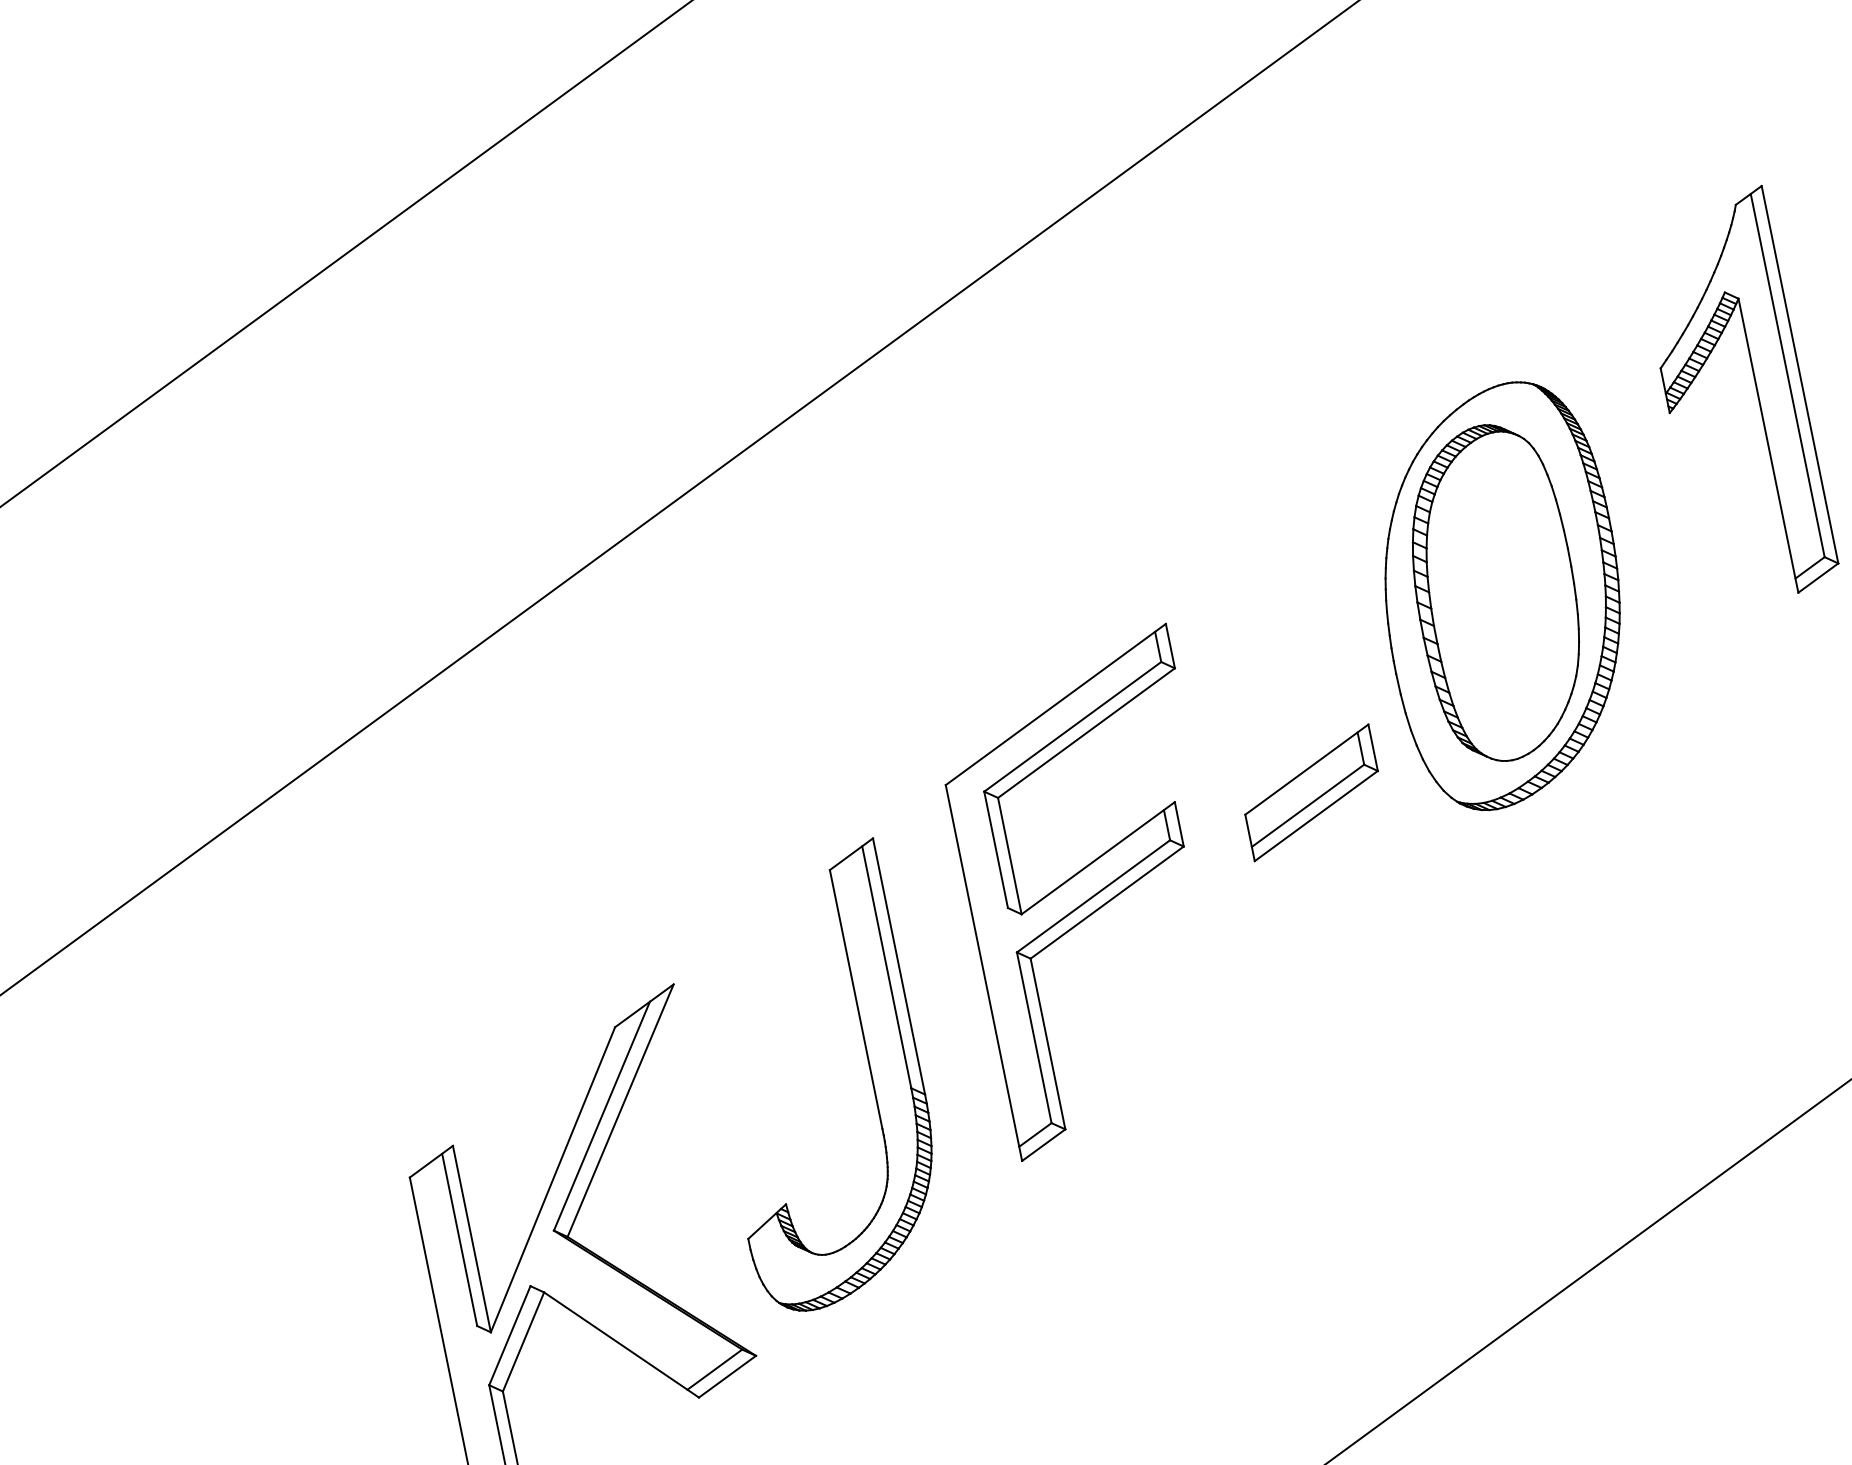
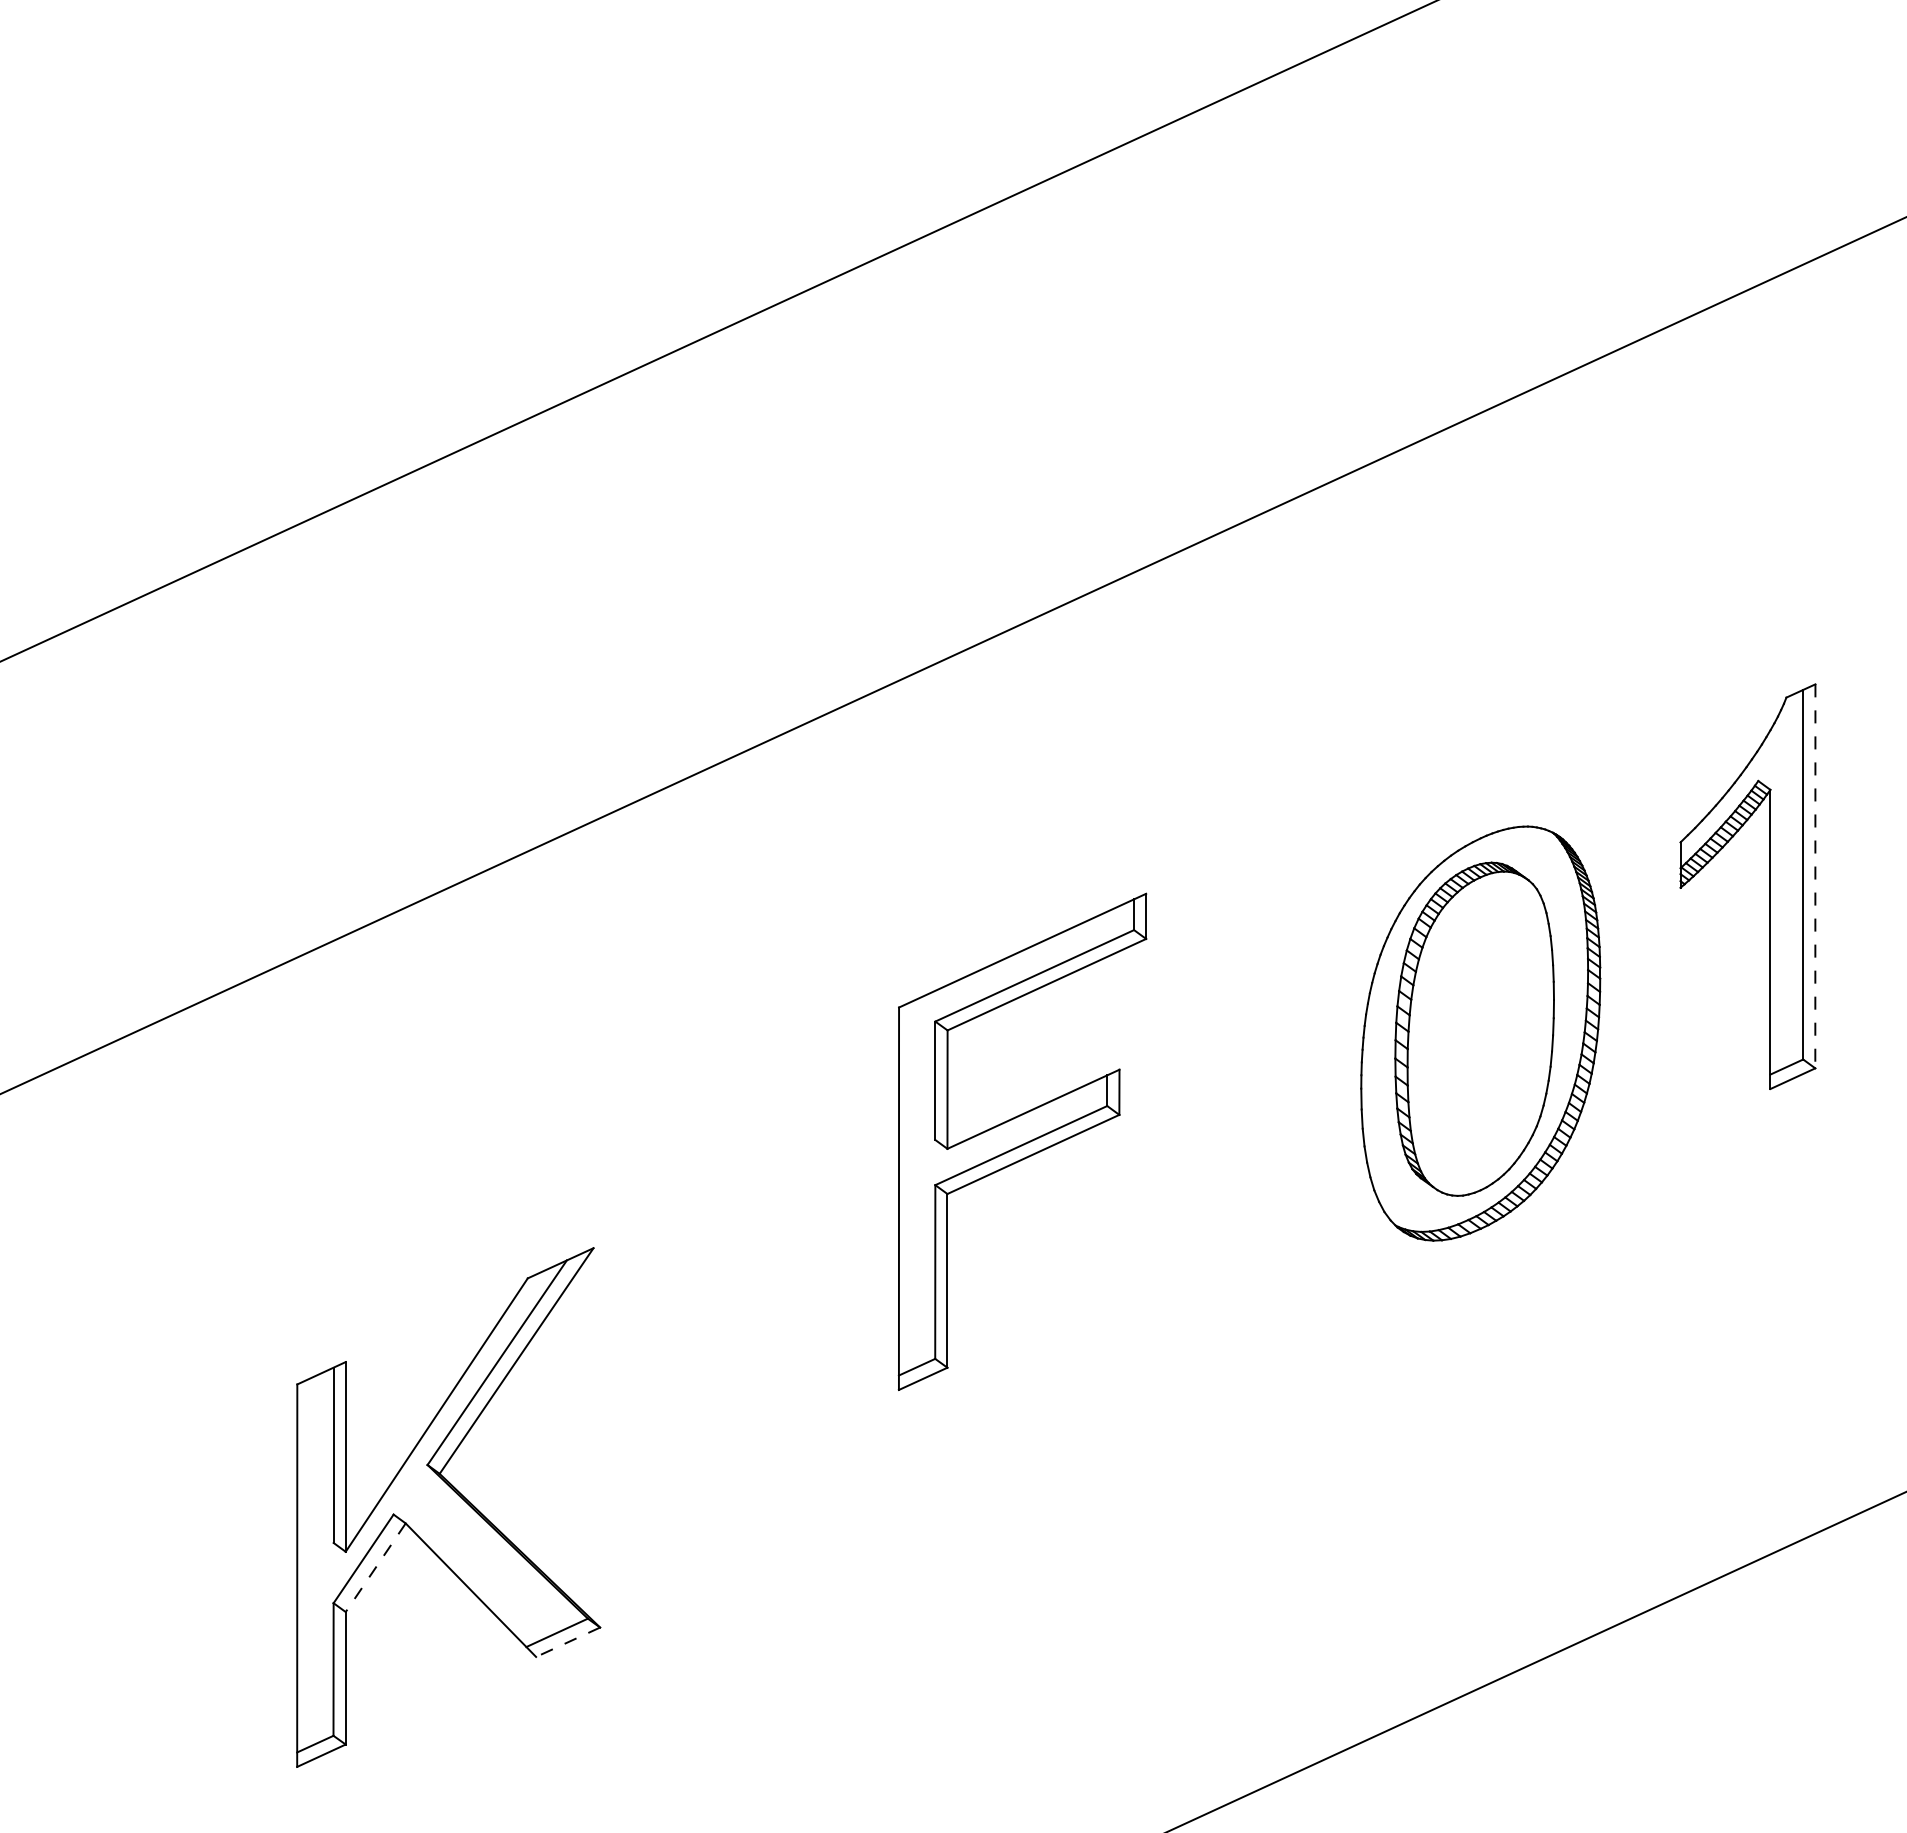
line: (1800, 374) -> (1815, 876), solid -> dashed
part: (1311, 792) -> (1254, 1187), removed
part: (1093, 892) -> (1022, 1141), moved
part: (868, 1068) -> (767, 1369), removed
line: (523, 1341) -> (375, 1567), solid -> dashed
line: (726, 1377) -> (567, 1642), solid -> dashed

